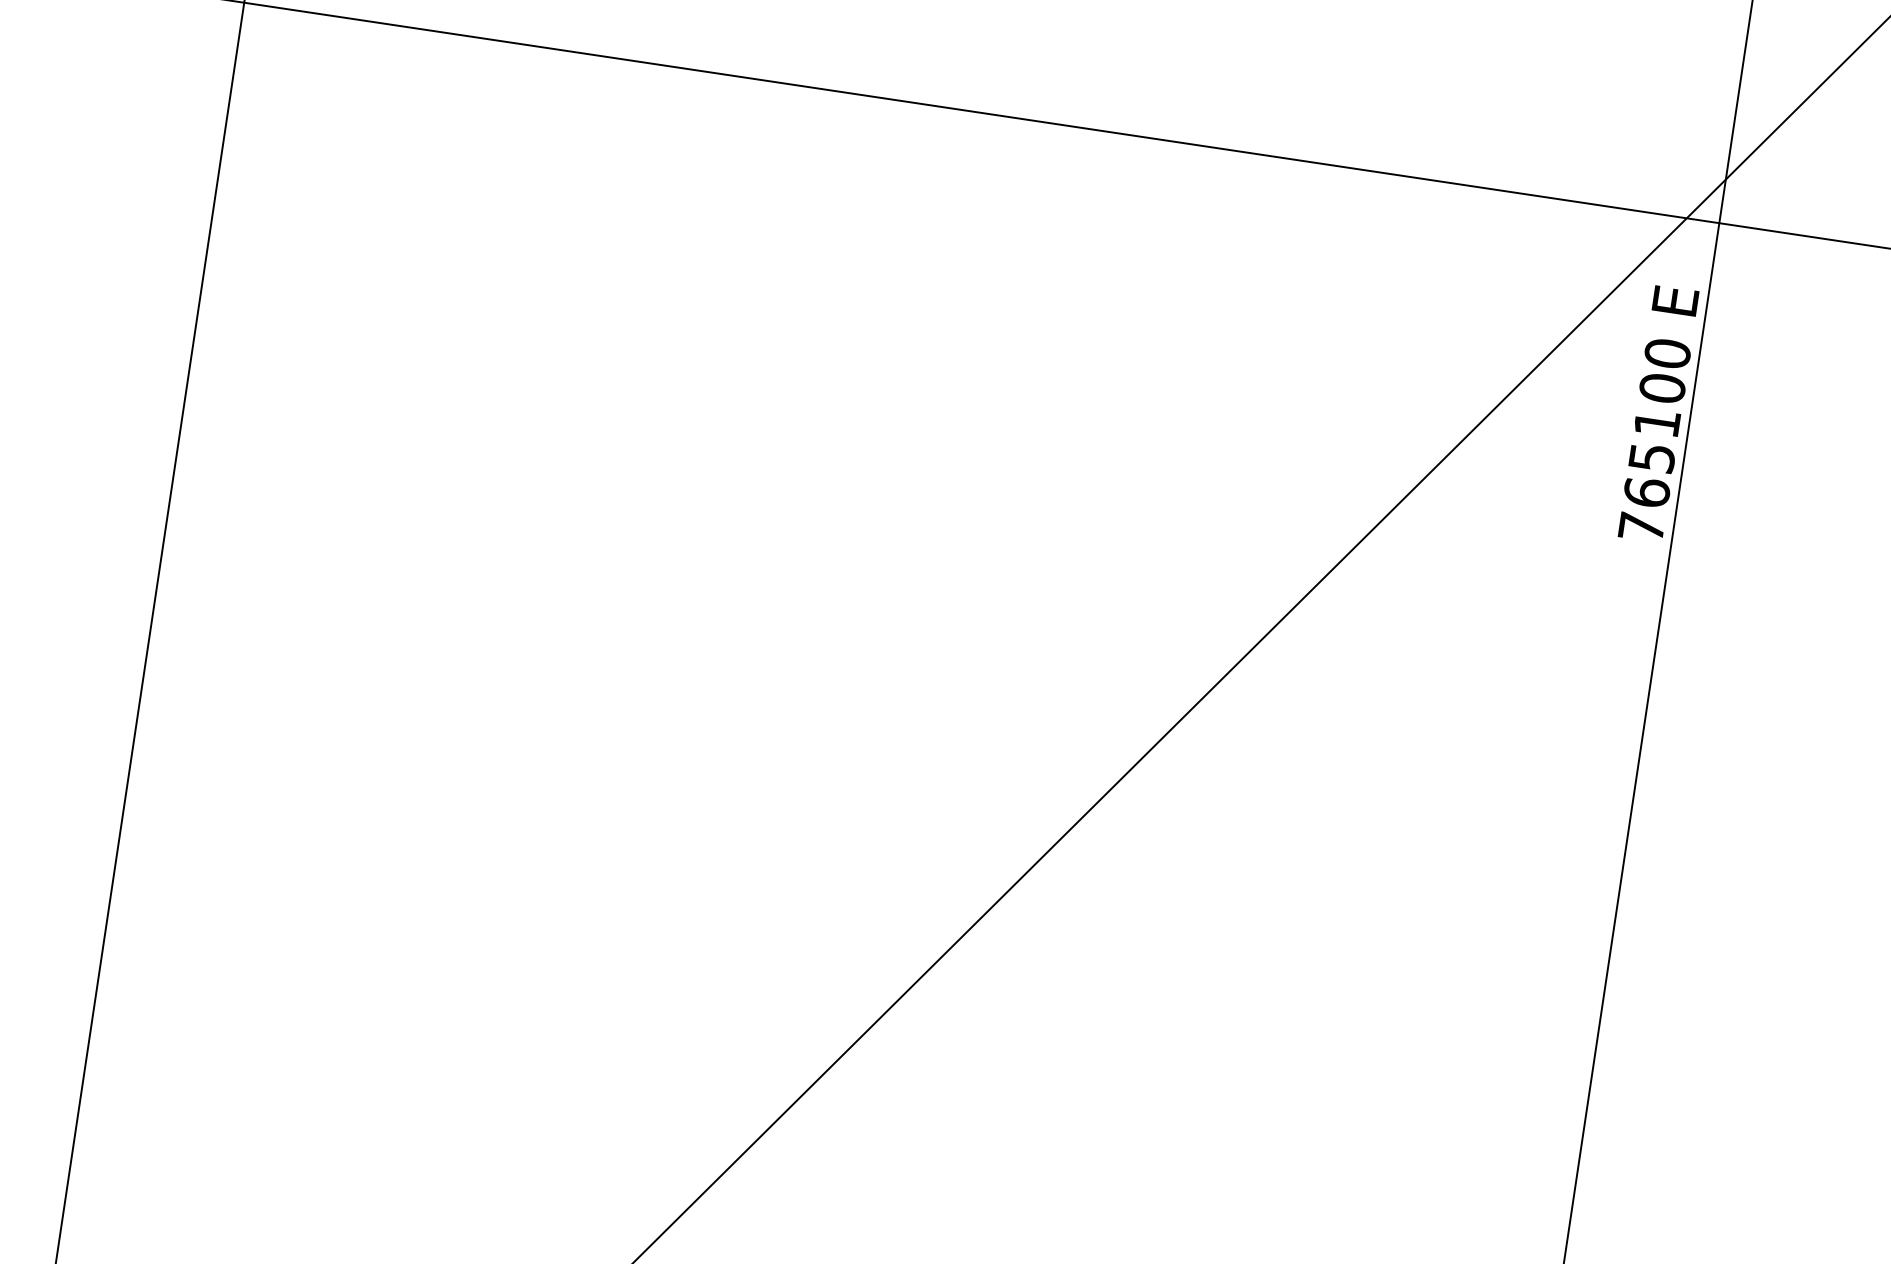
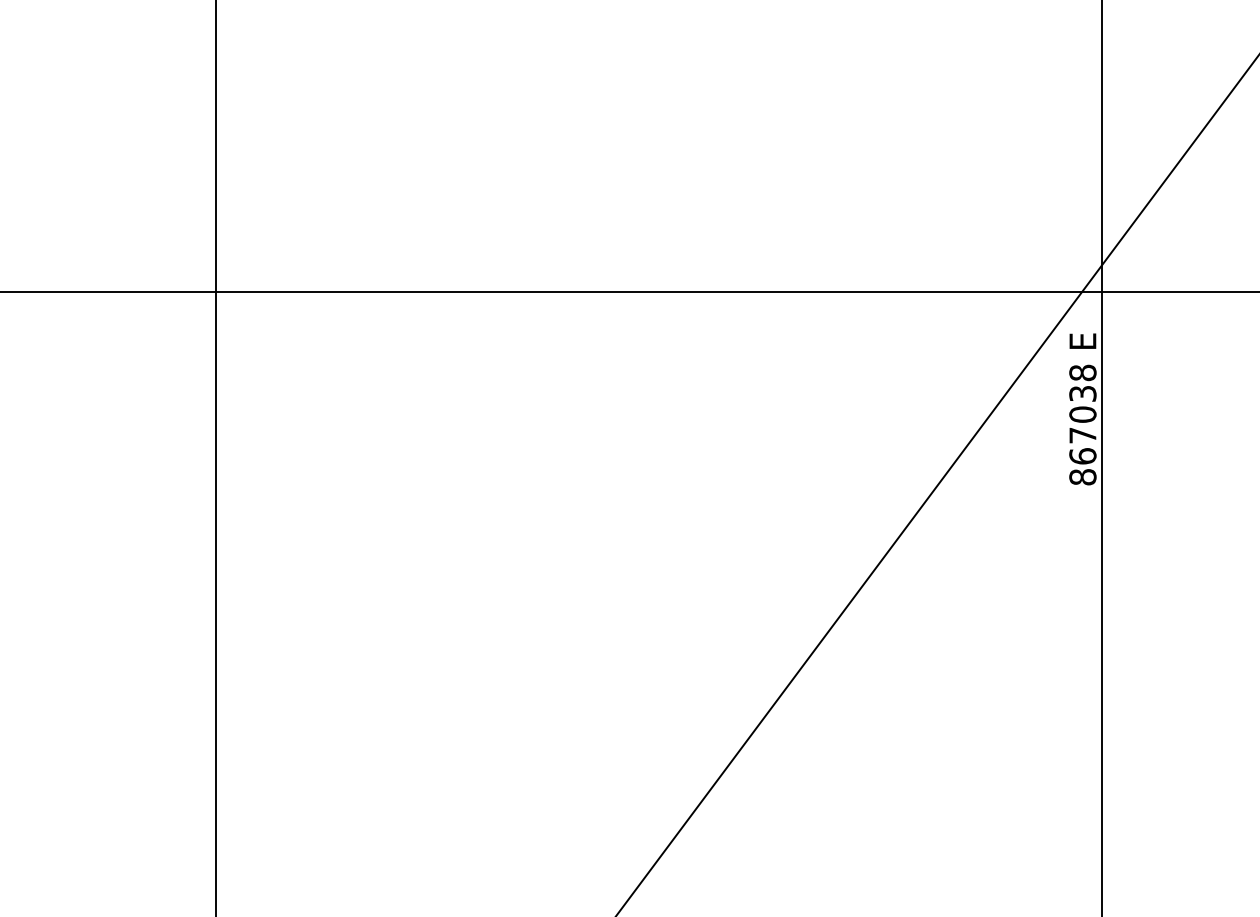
text: (1654, 439) -> (1082, 424), 765100 -> 867038

